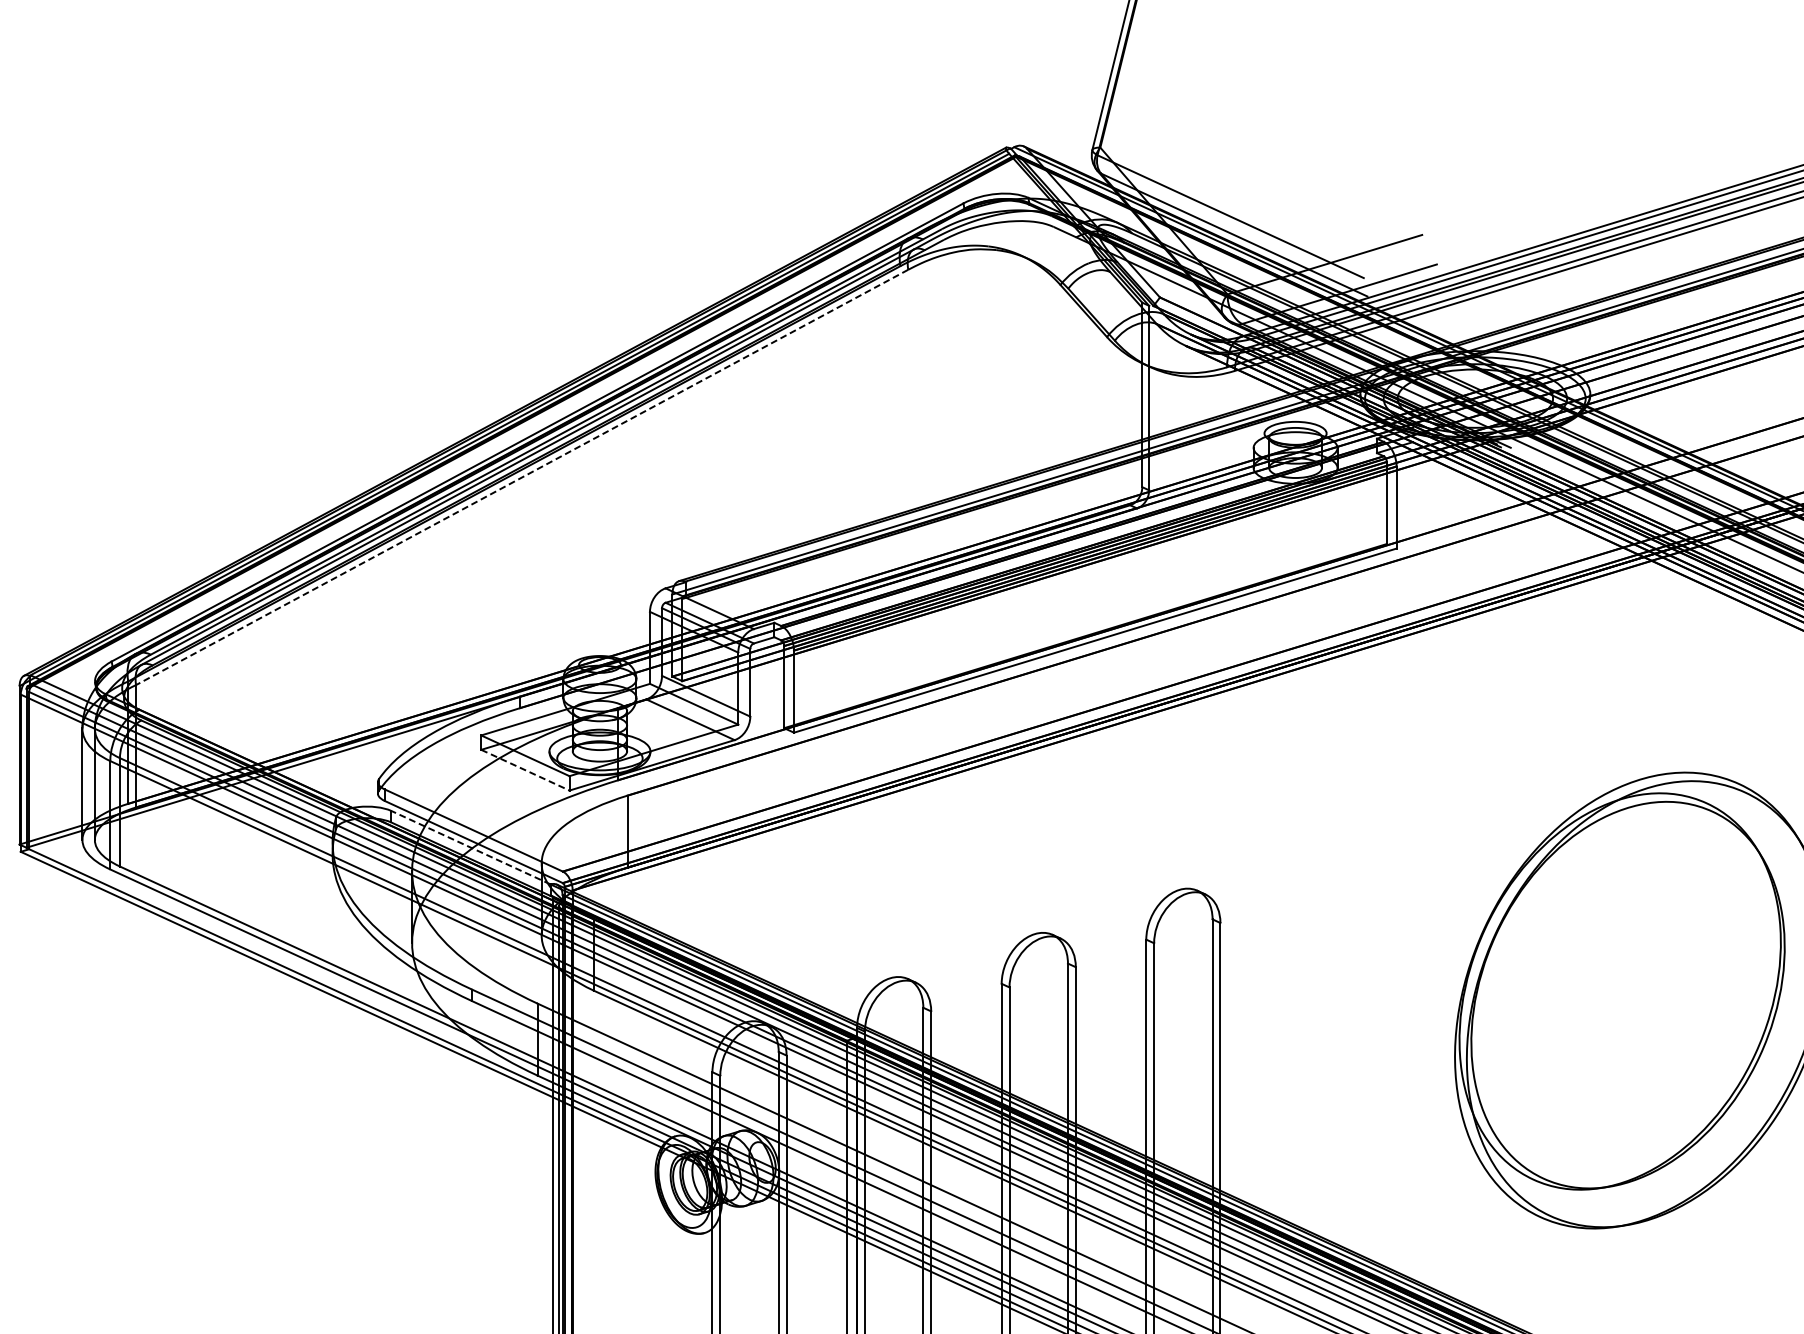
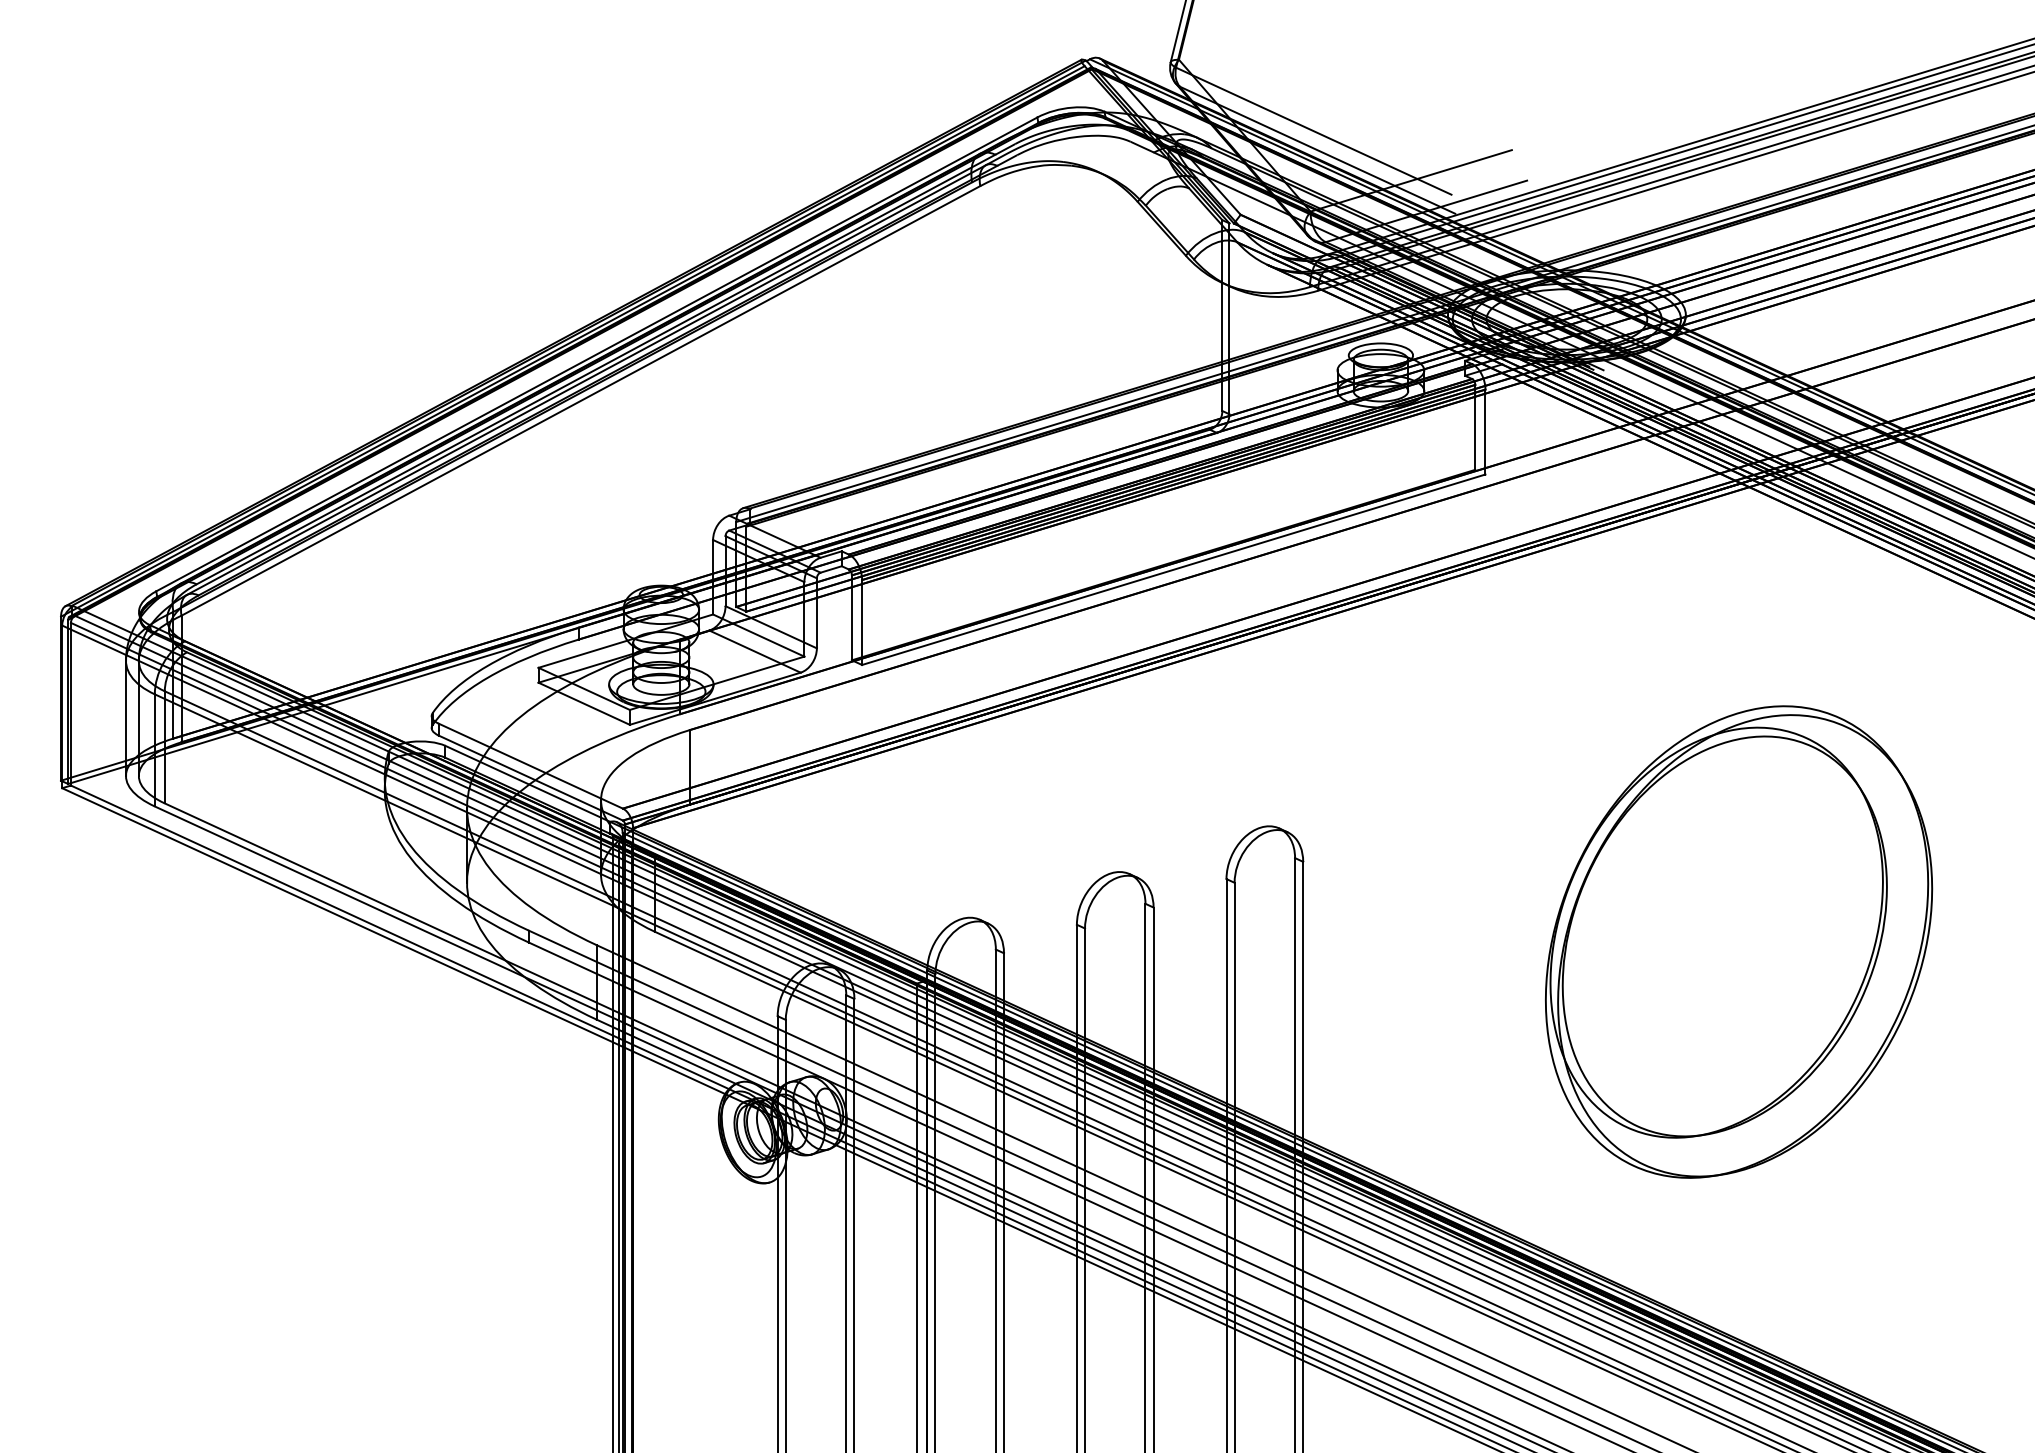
line: (521, 477) -> (580, 401), dashed -> solid
line: (525, 769) -> (584, 703), dashed -> solid
line: (470, 847) -> (527, 783), dashed -> solid

